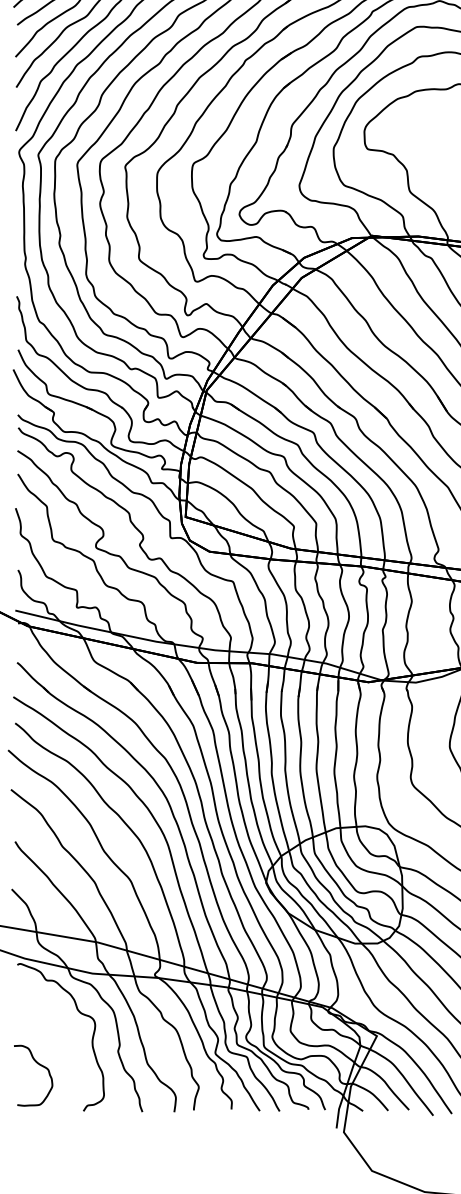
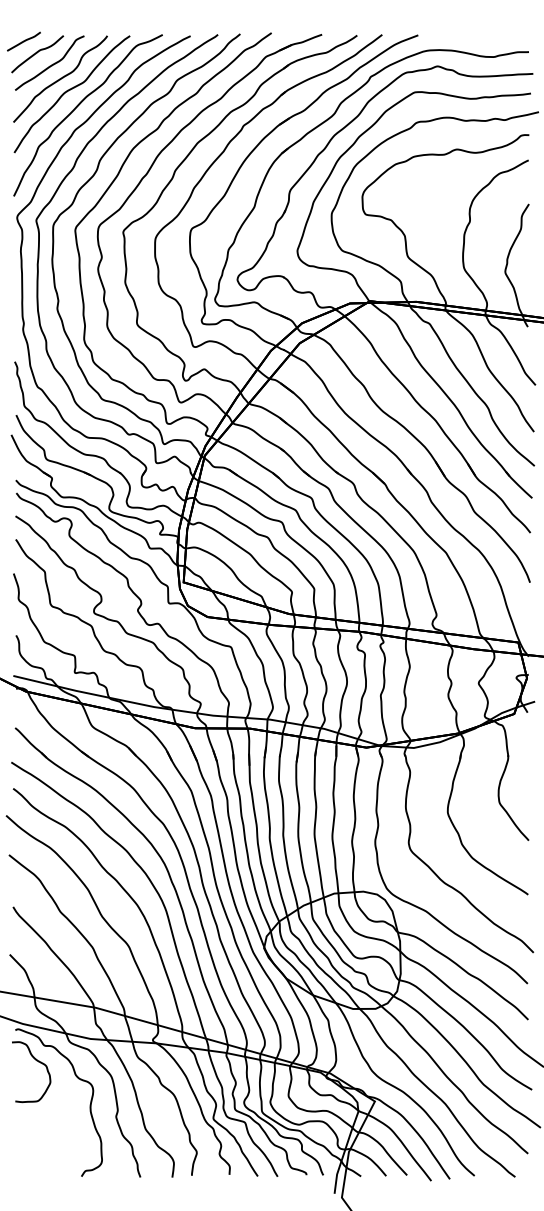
curve: (38, 1065) -> (36, 1061), moved

